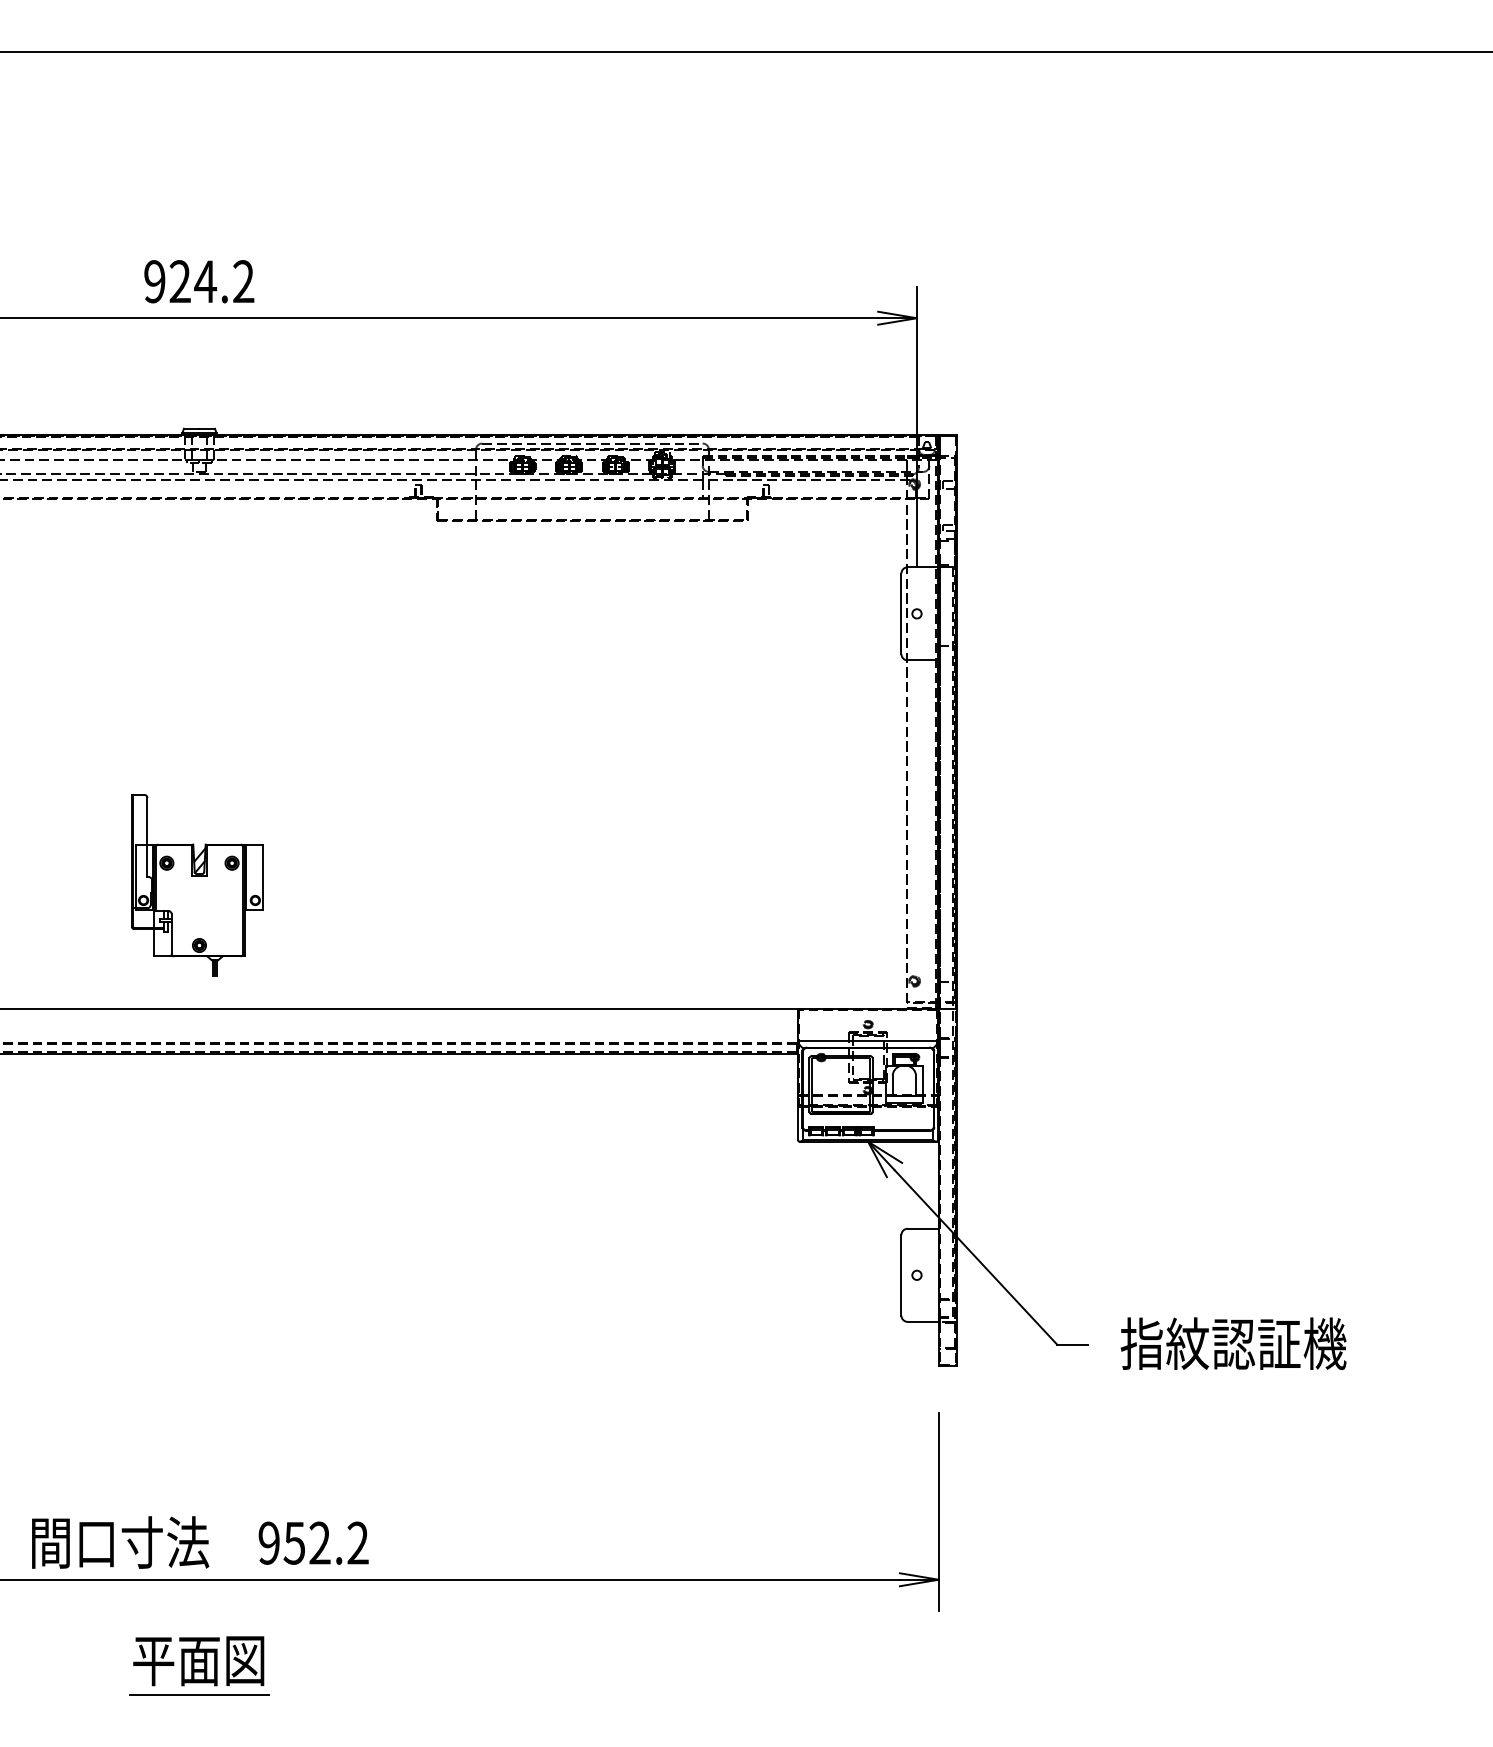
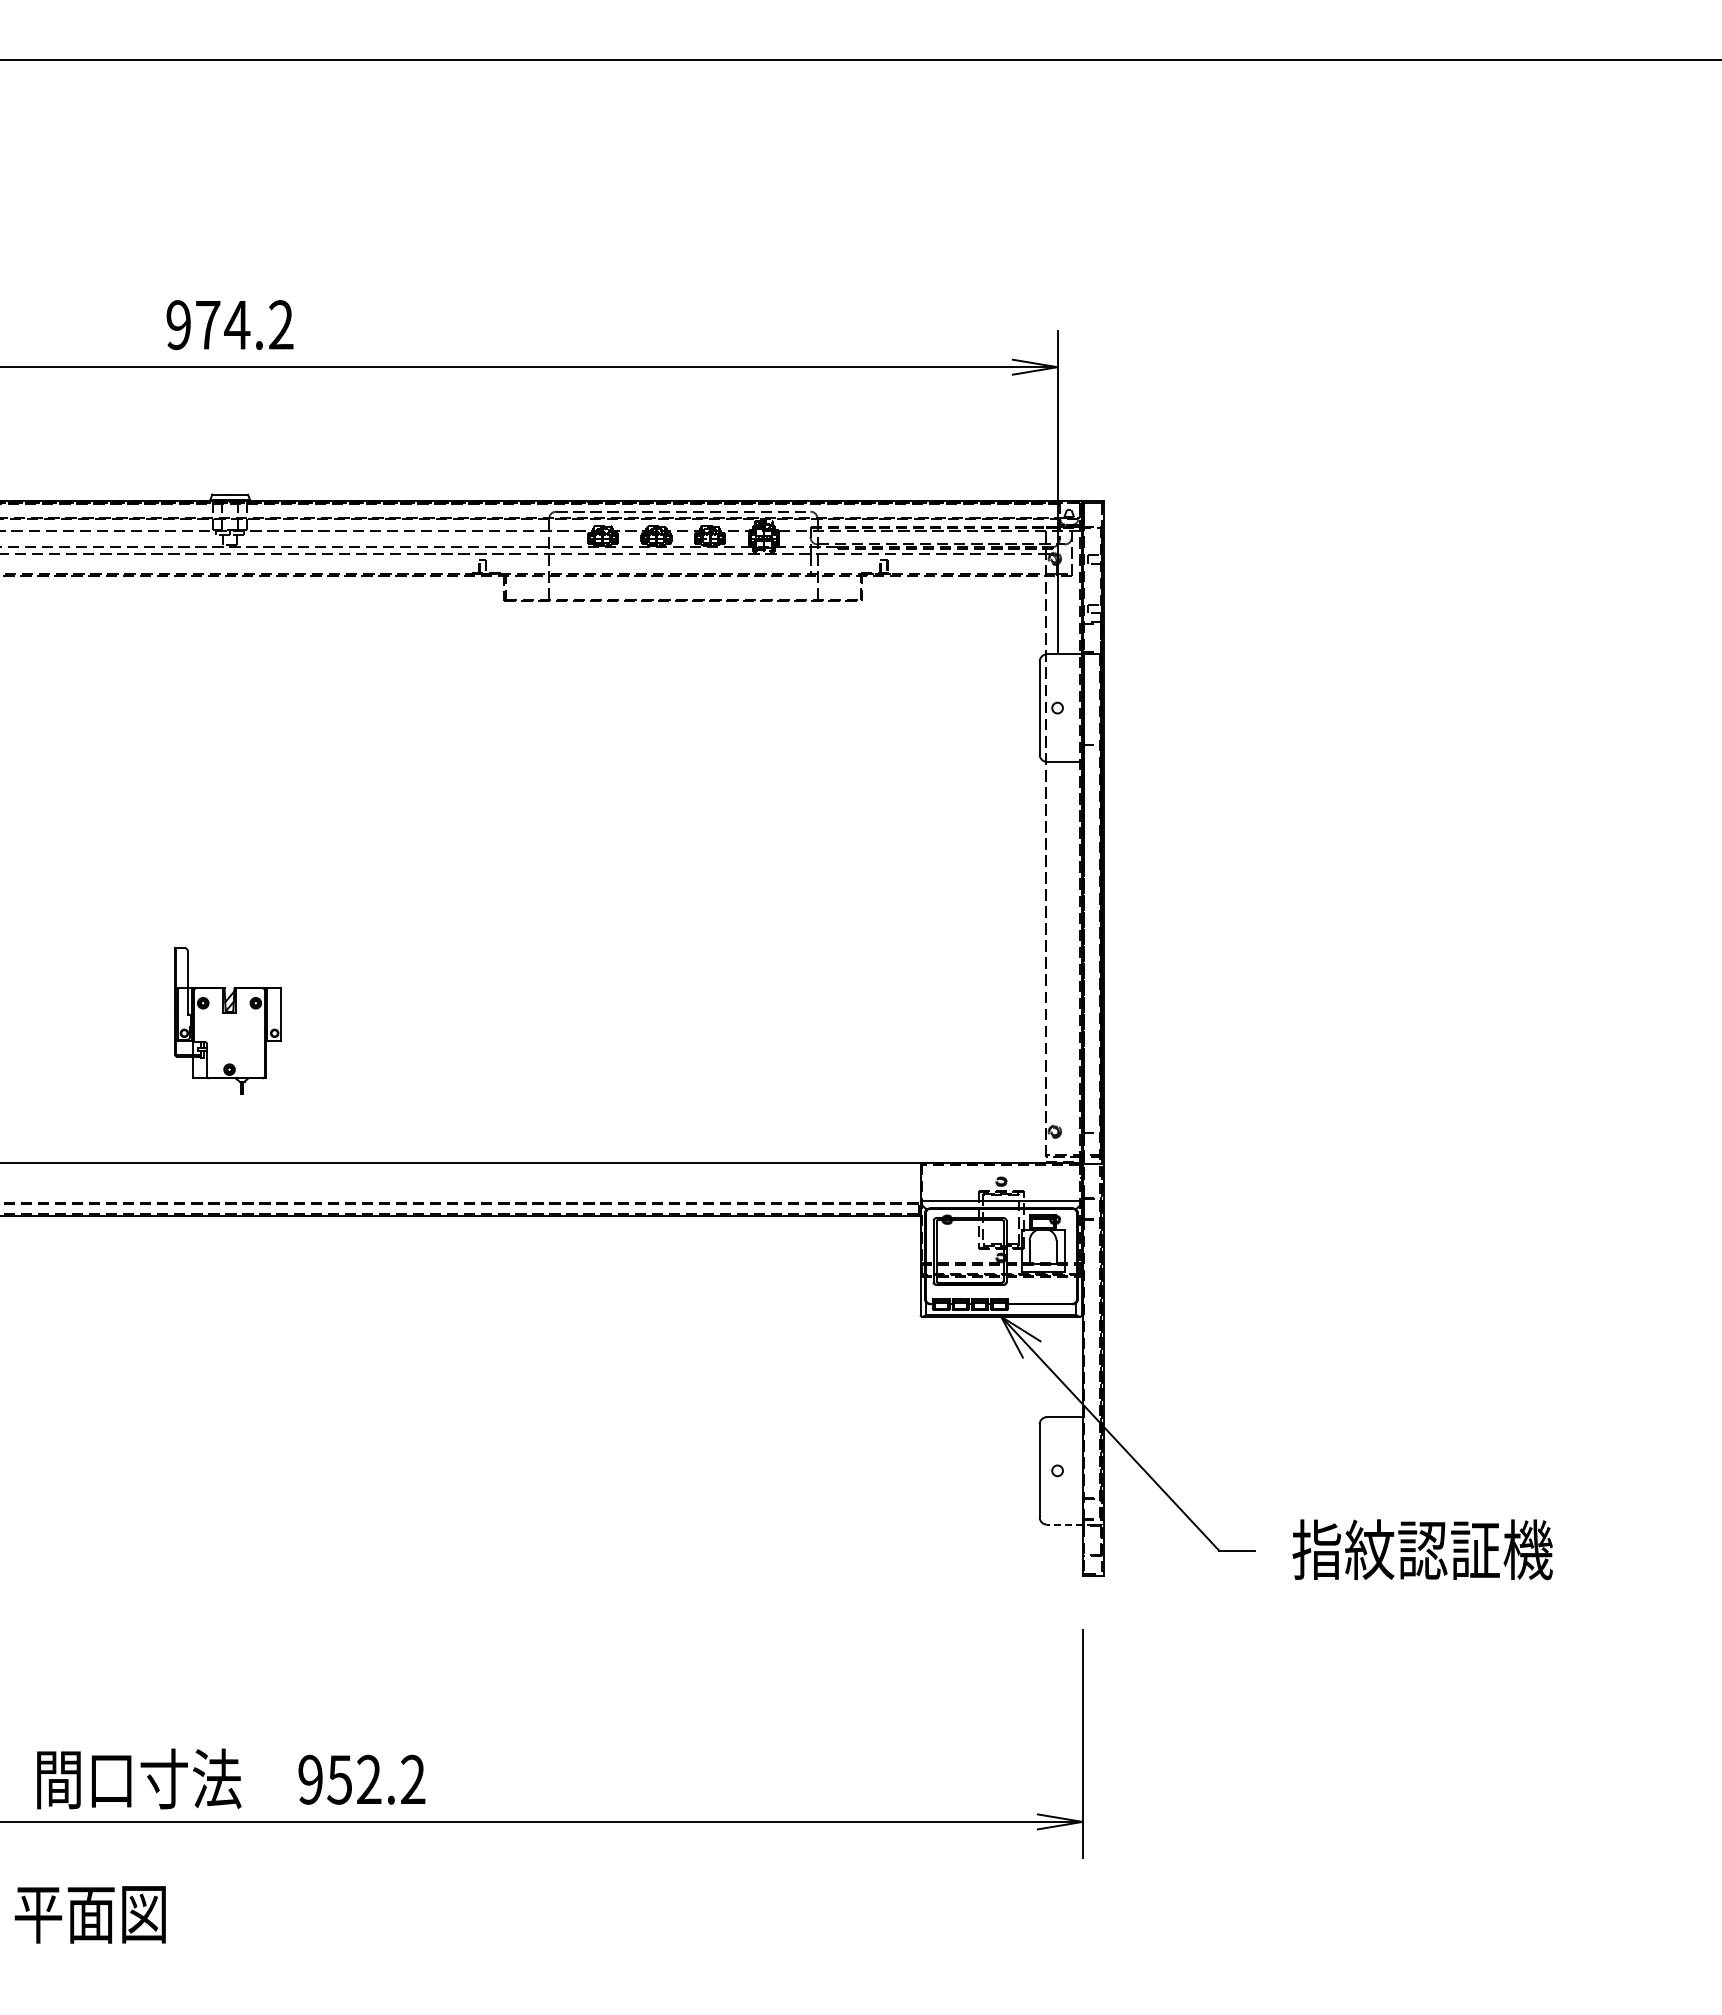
text: (180, 281) -> (208, 324), 924.2 -> 974.2
part: (197, 884) -> (227, 1020), size x0.7
line: (922, 1321) -> (1064, 1524), solid -> dashed
text: (197, 1660) -> (89, 1914), moved
line: (198, 1694) -> (229, 1954), removed

